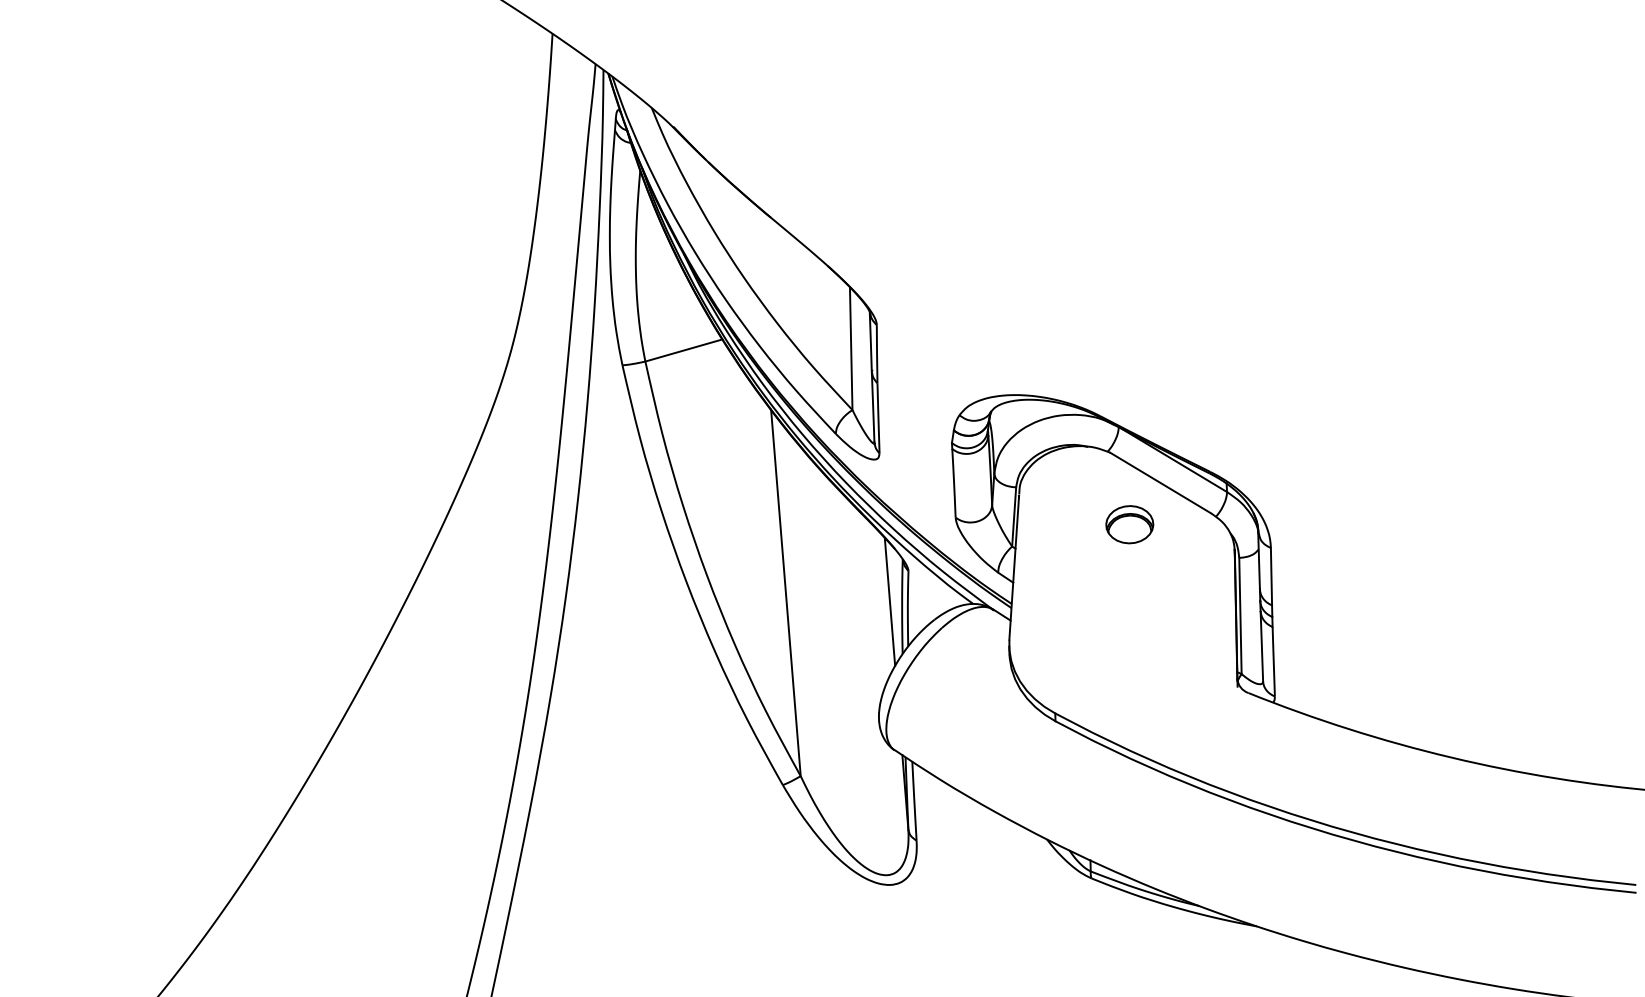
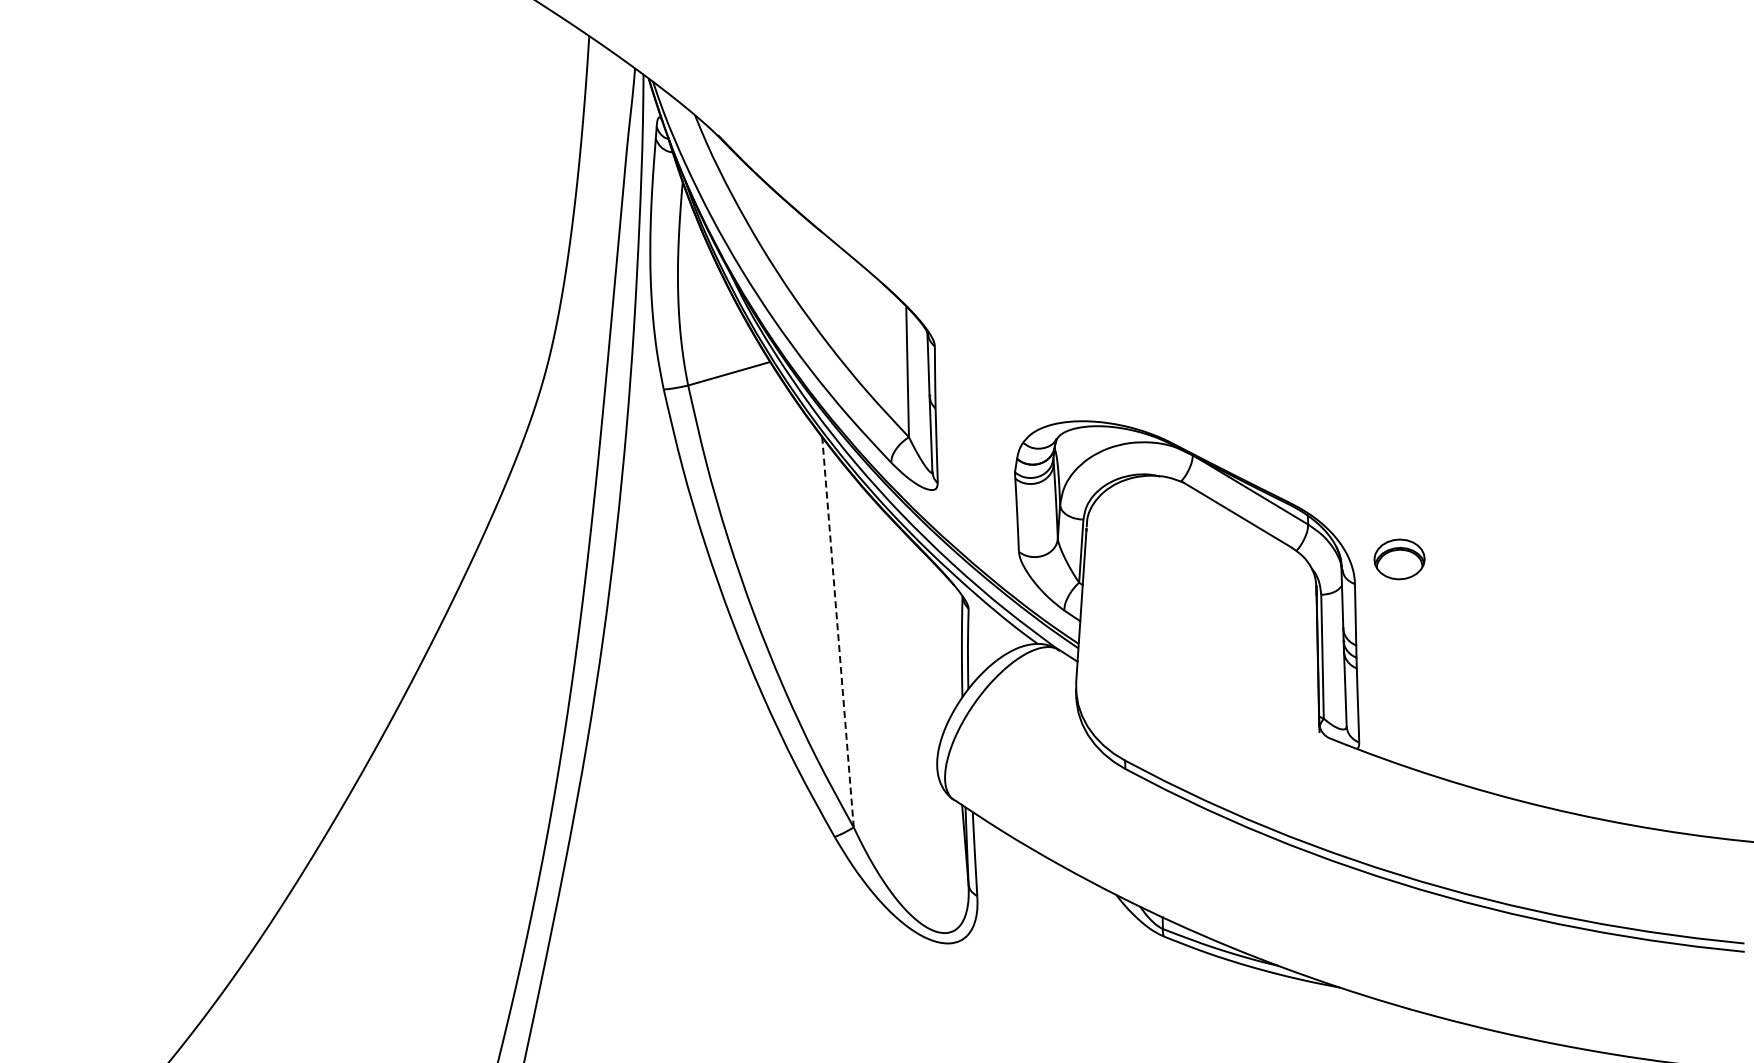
part: (1129, 524) -> (1399, 559), moved
line: (786, 593) -> (838, 632), solid -> dashed
line: (889, 601) -> (948, 641), removed

